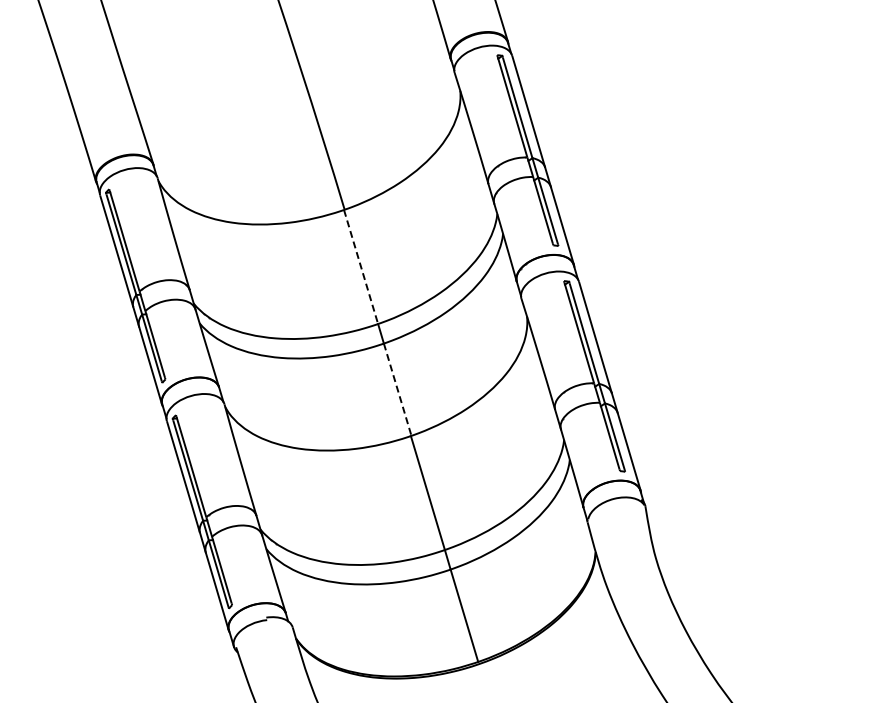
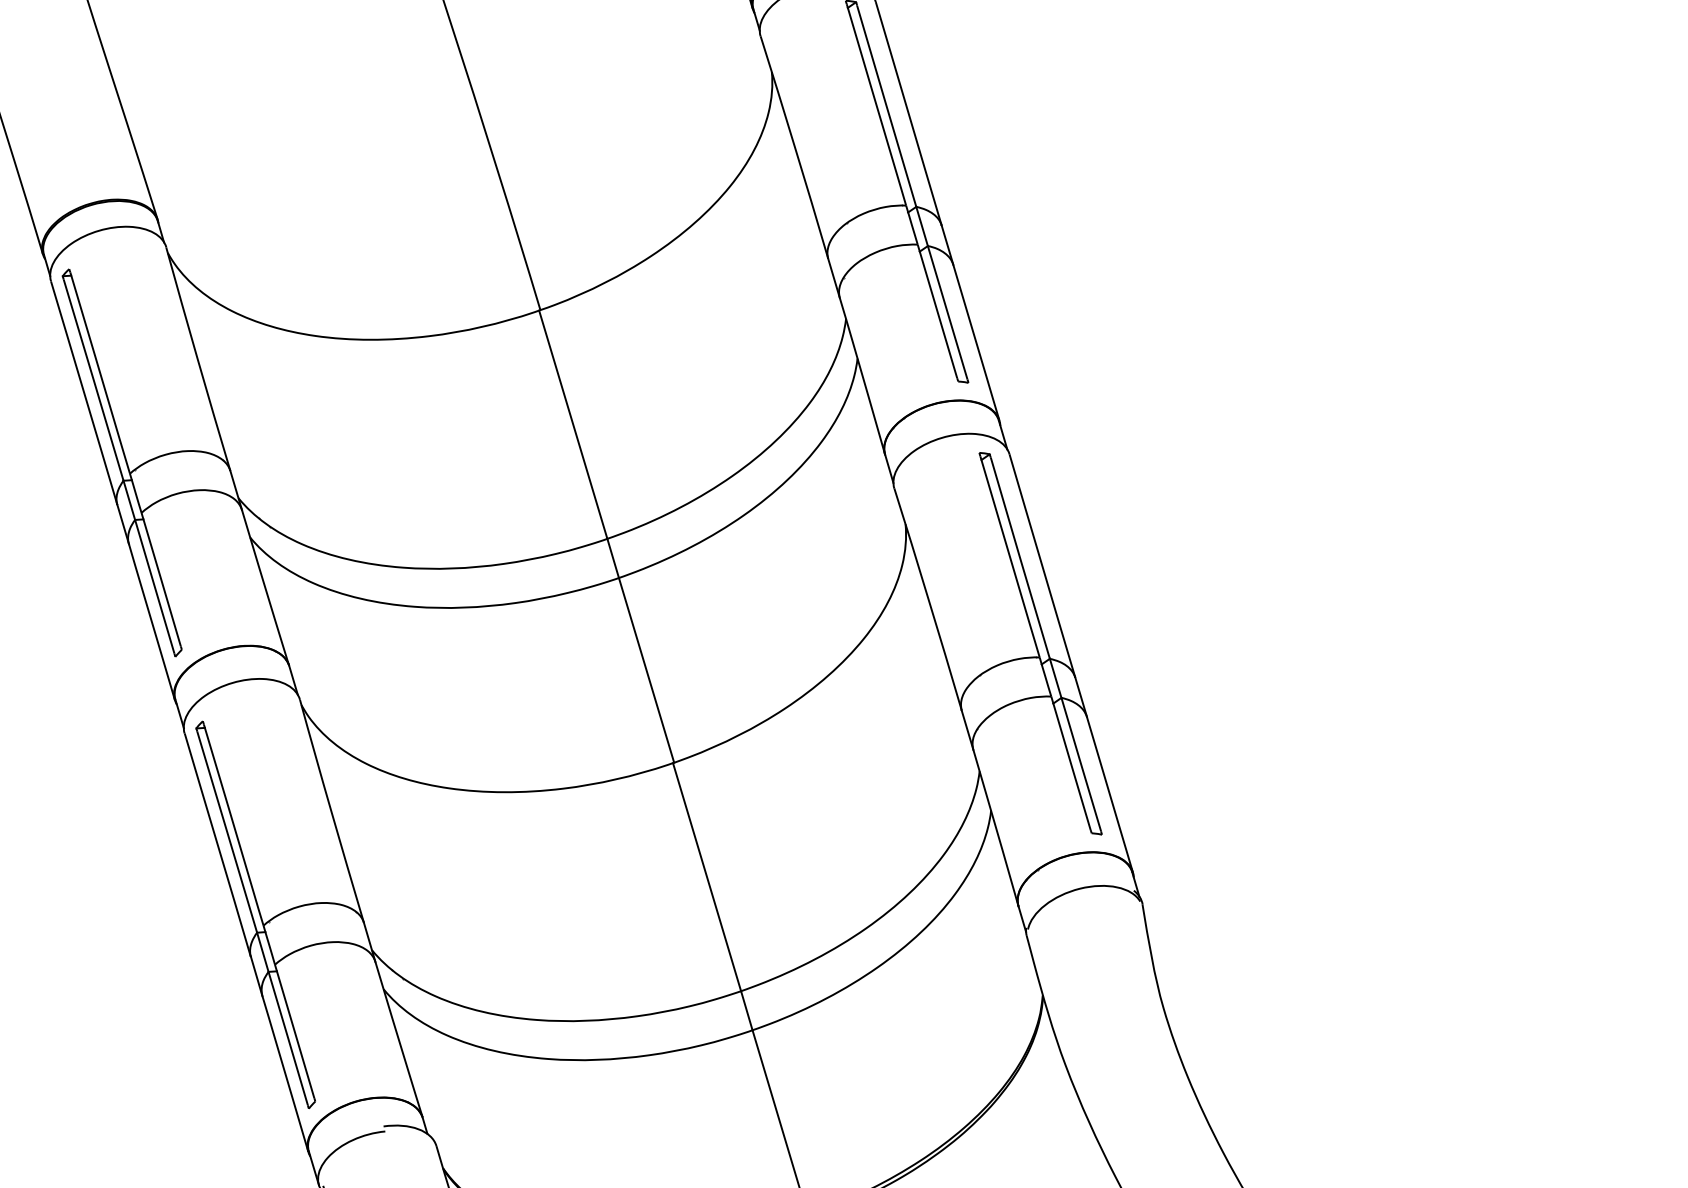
line: (361, 266) -> (574, 423), dashed -> solid
line: (397, 390) -> (646, 671), dashed -> solid

